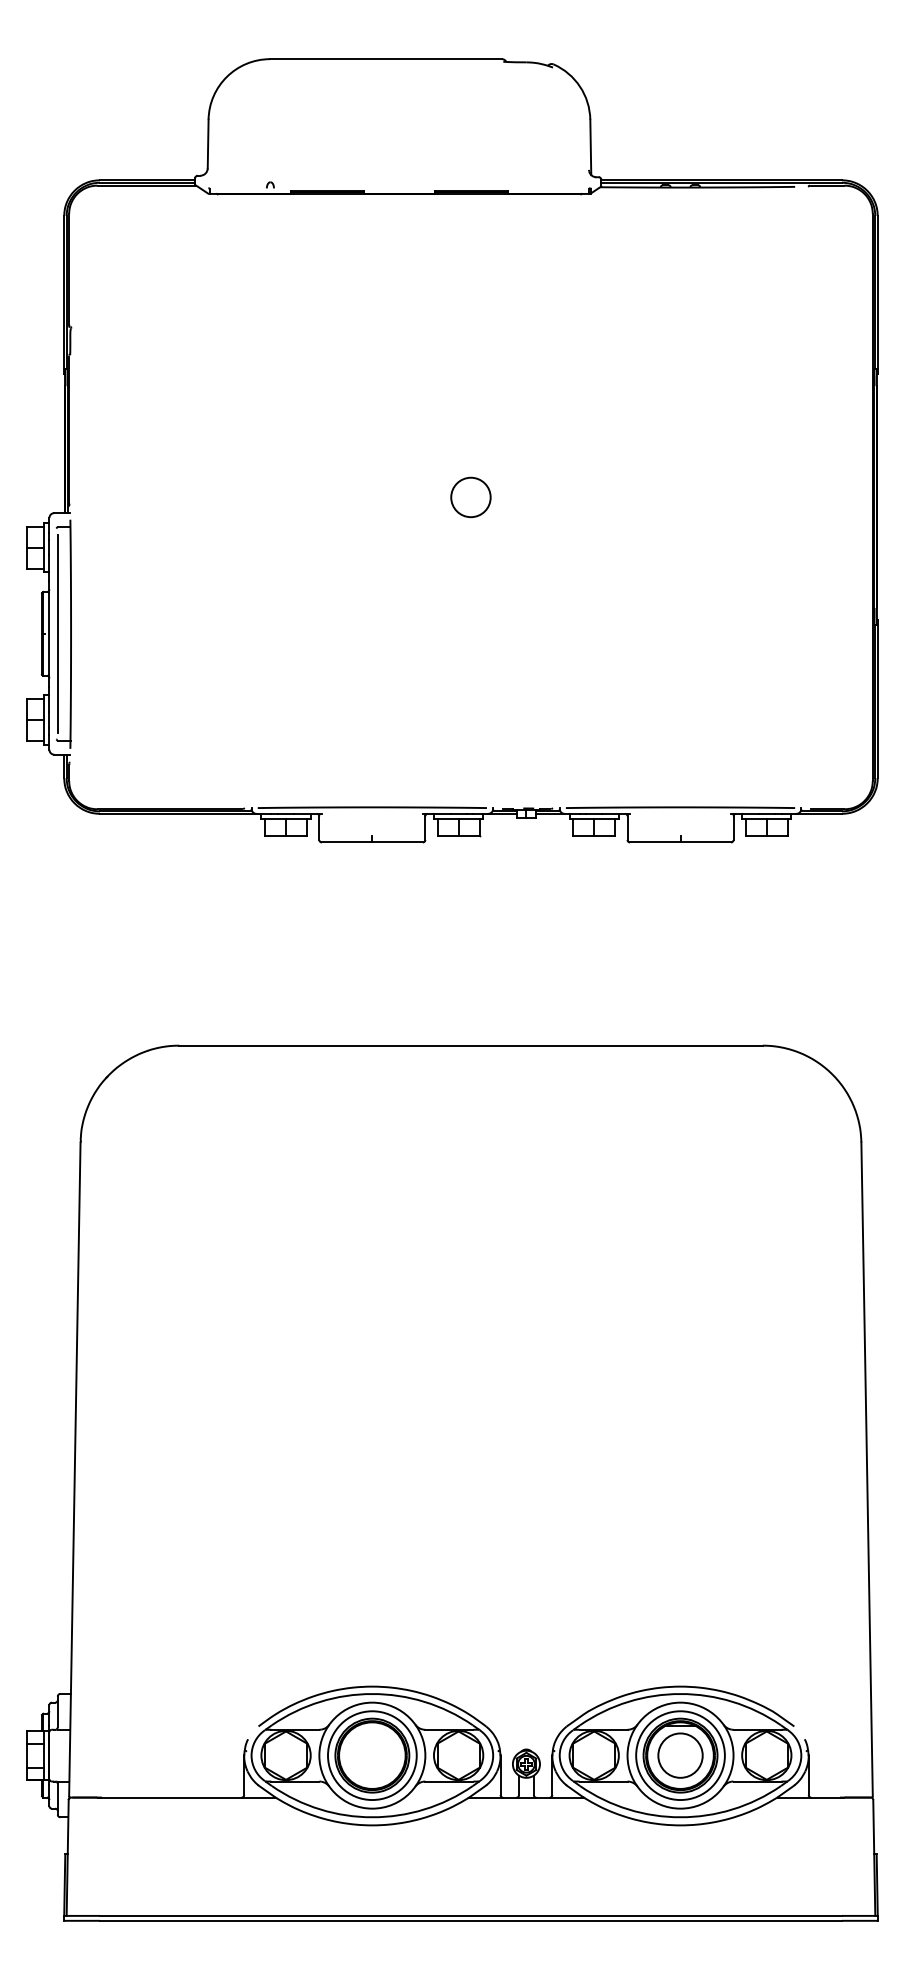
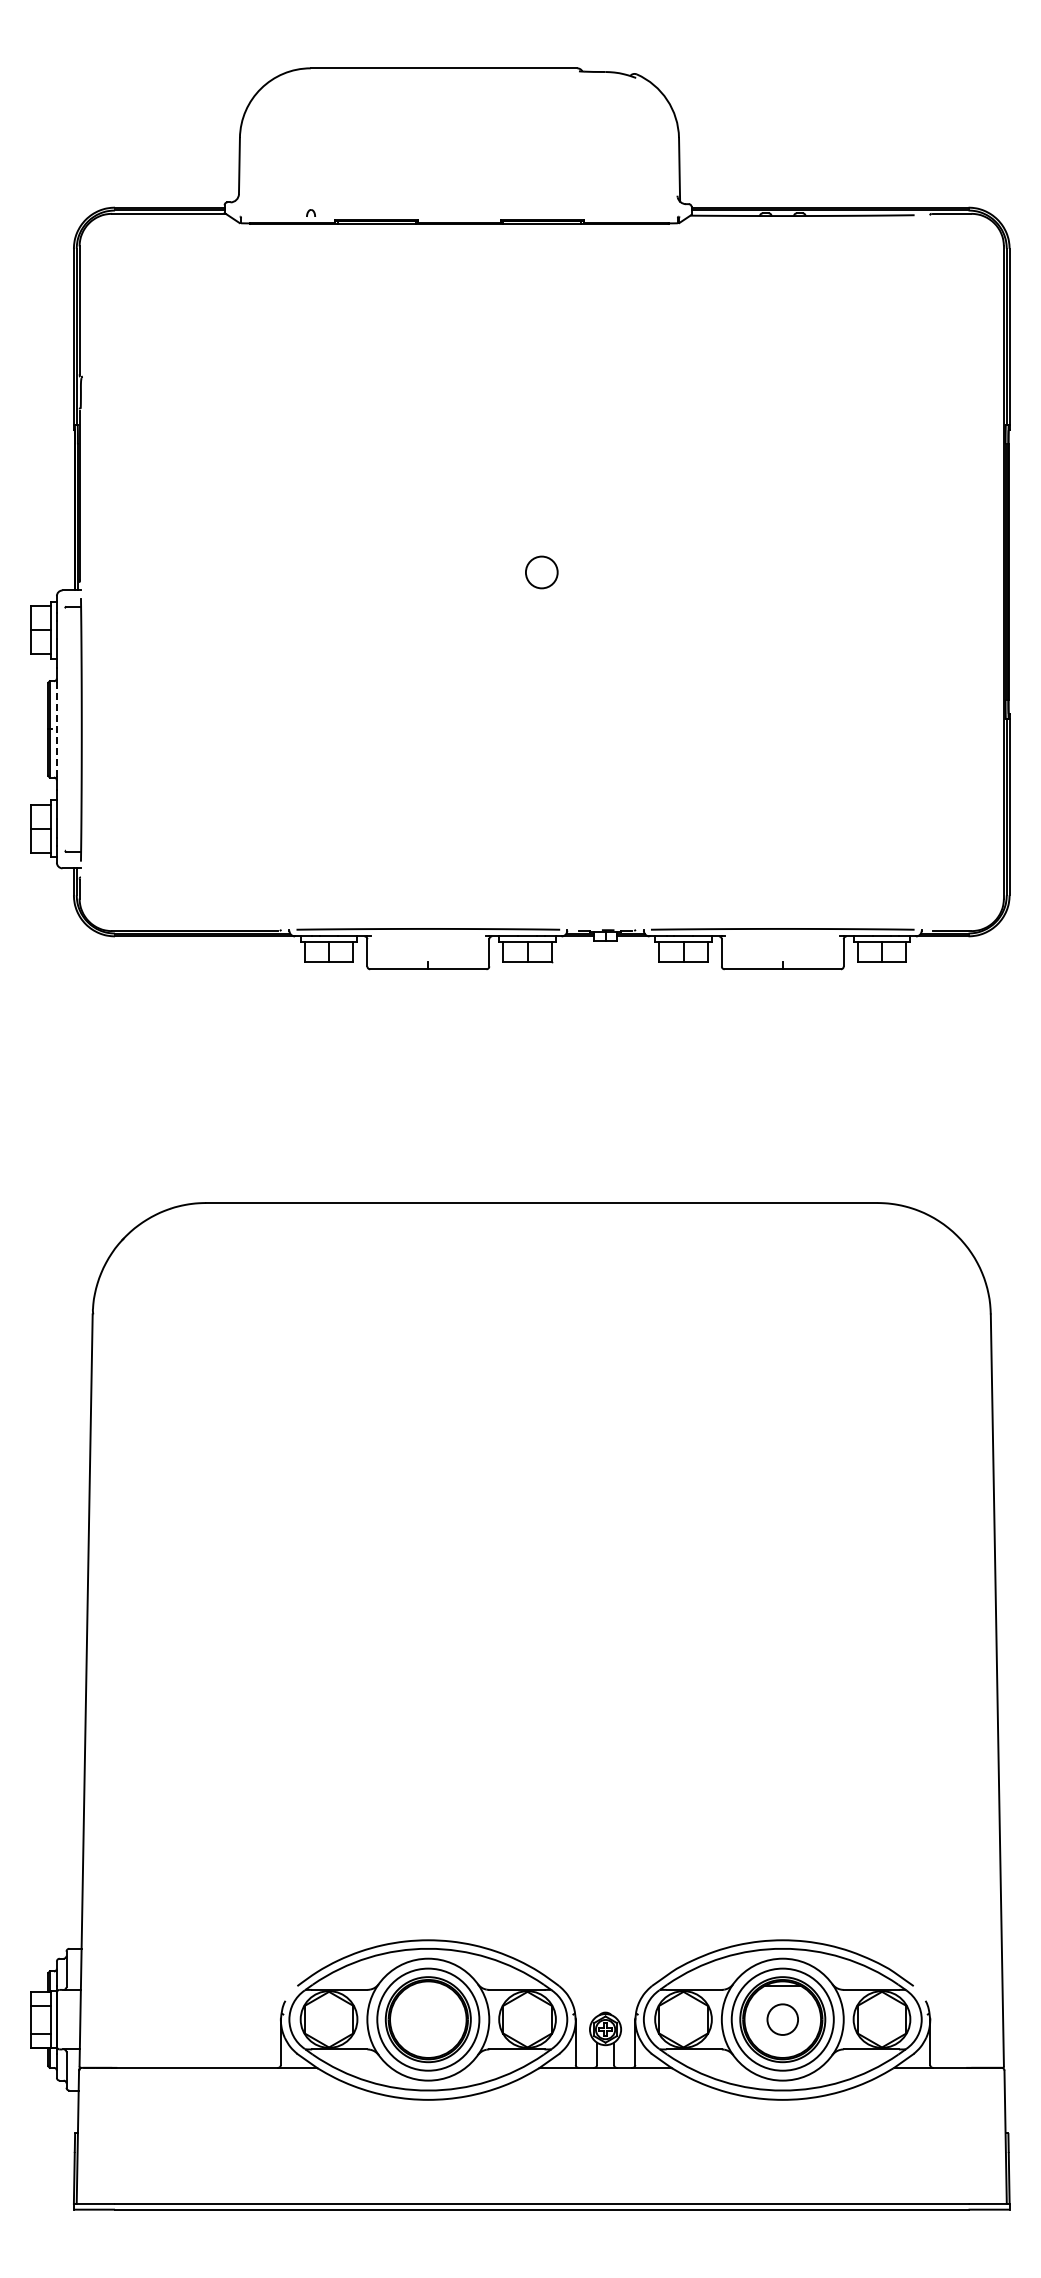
circle: (470, 497) -> (541, 572), size x0.7
line: (49, 633) -> (56, 728), solid -> dashed
line: (57, 633) -> (66, 729), removed
circle: (680, 1755) -> (782, 2019), size x0.6

